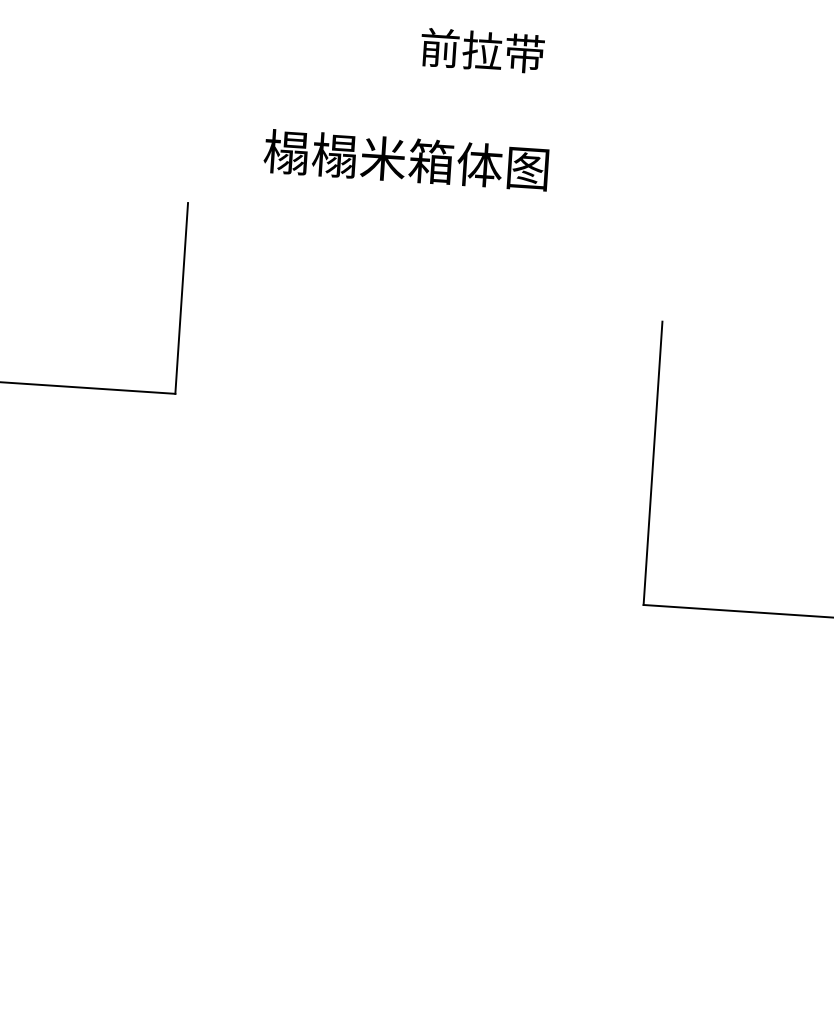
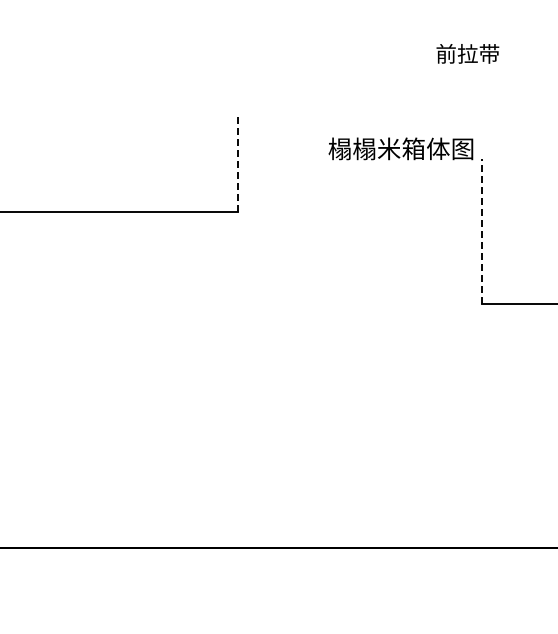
text: (481, 50) -> (467, 53), moved
text: (405, 159) -> (400, 148), moved
line: (181, 298) -> (237, 163), solid -> dashed
line: (653, 461) -> (482, 230), solid -> dashed

